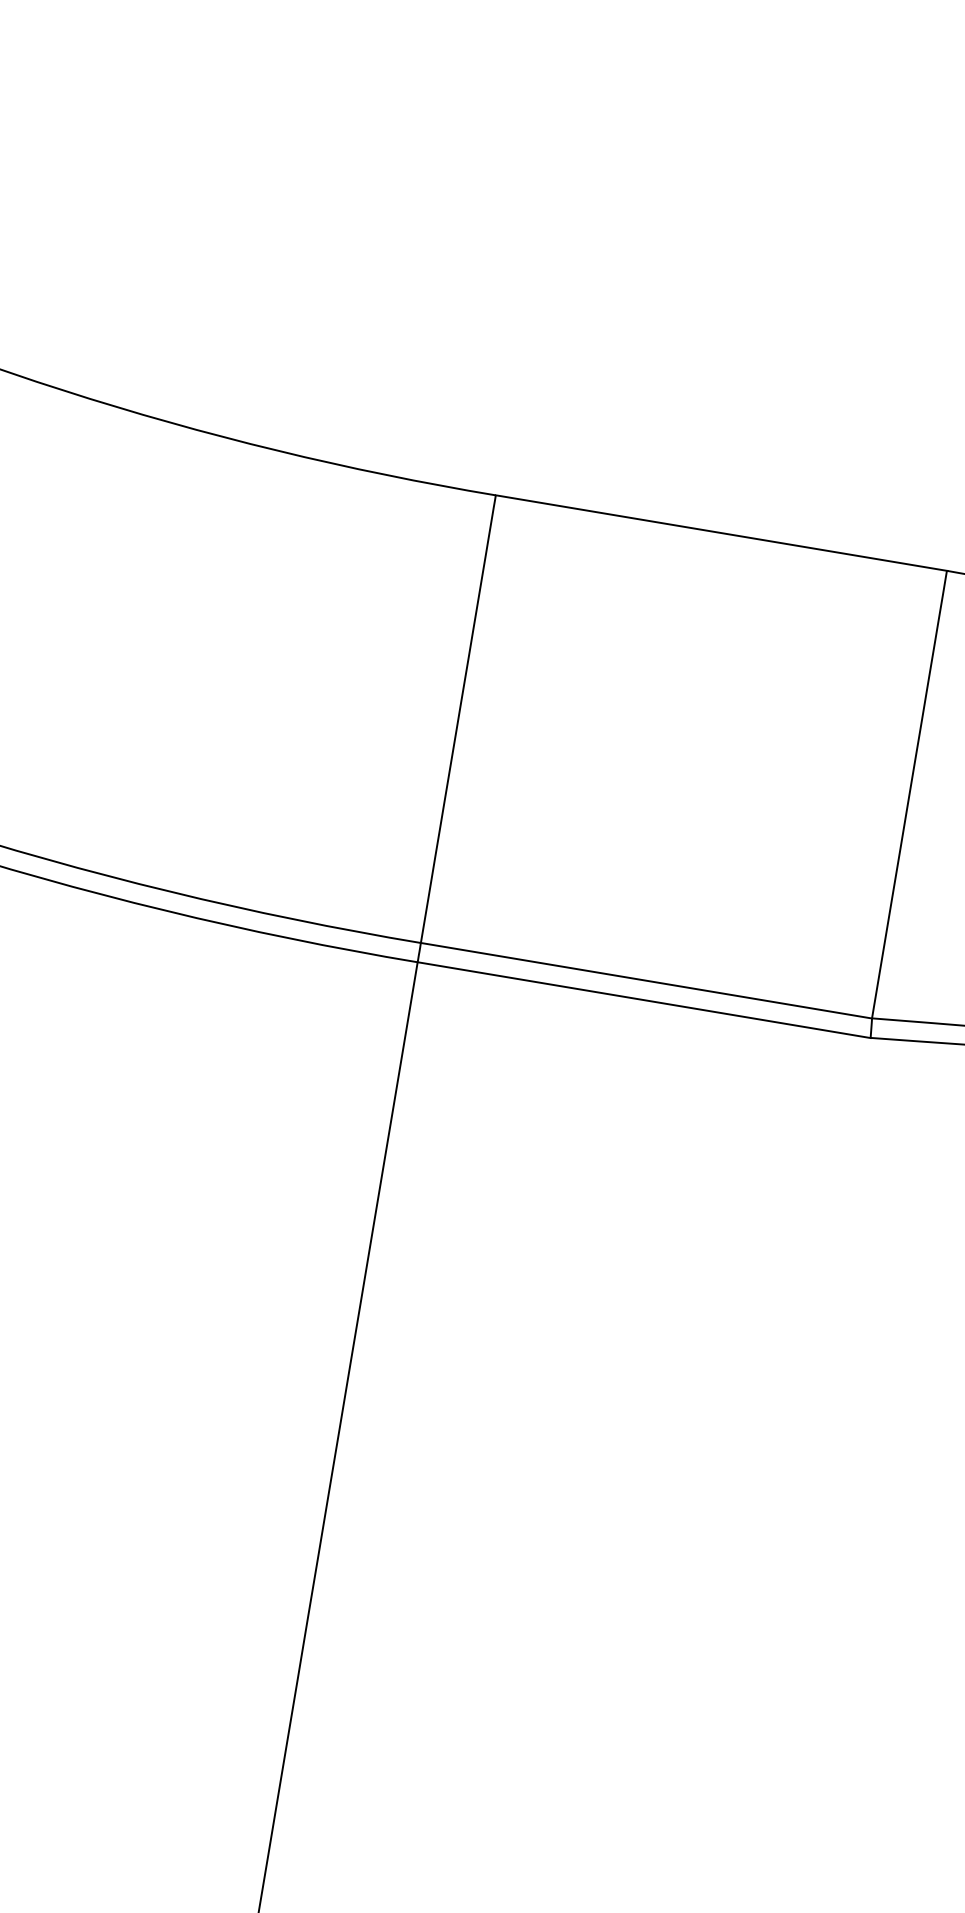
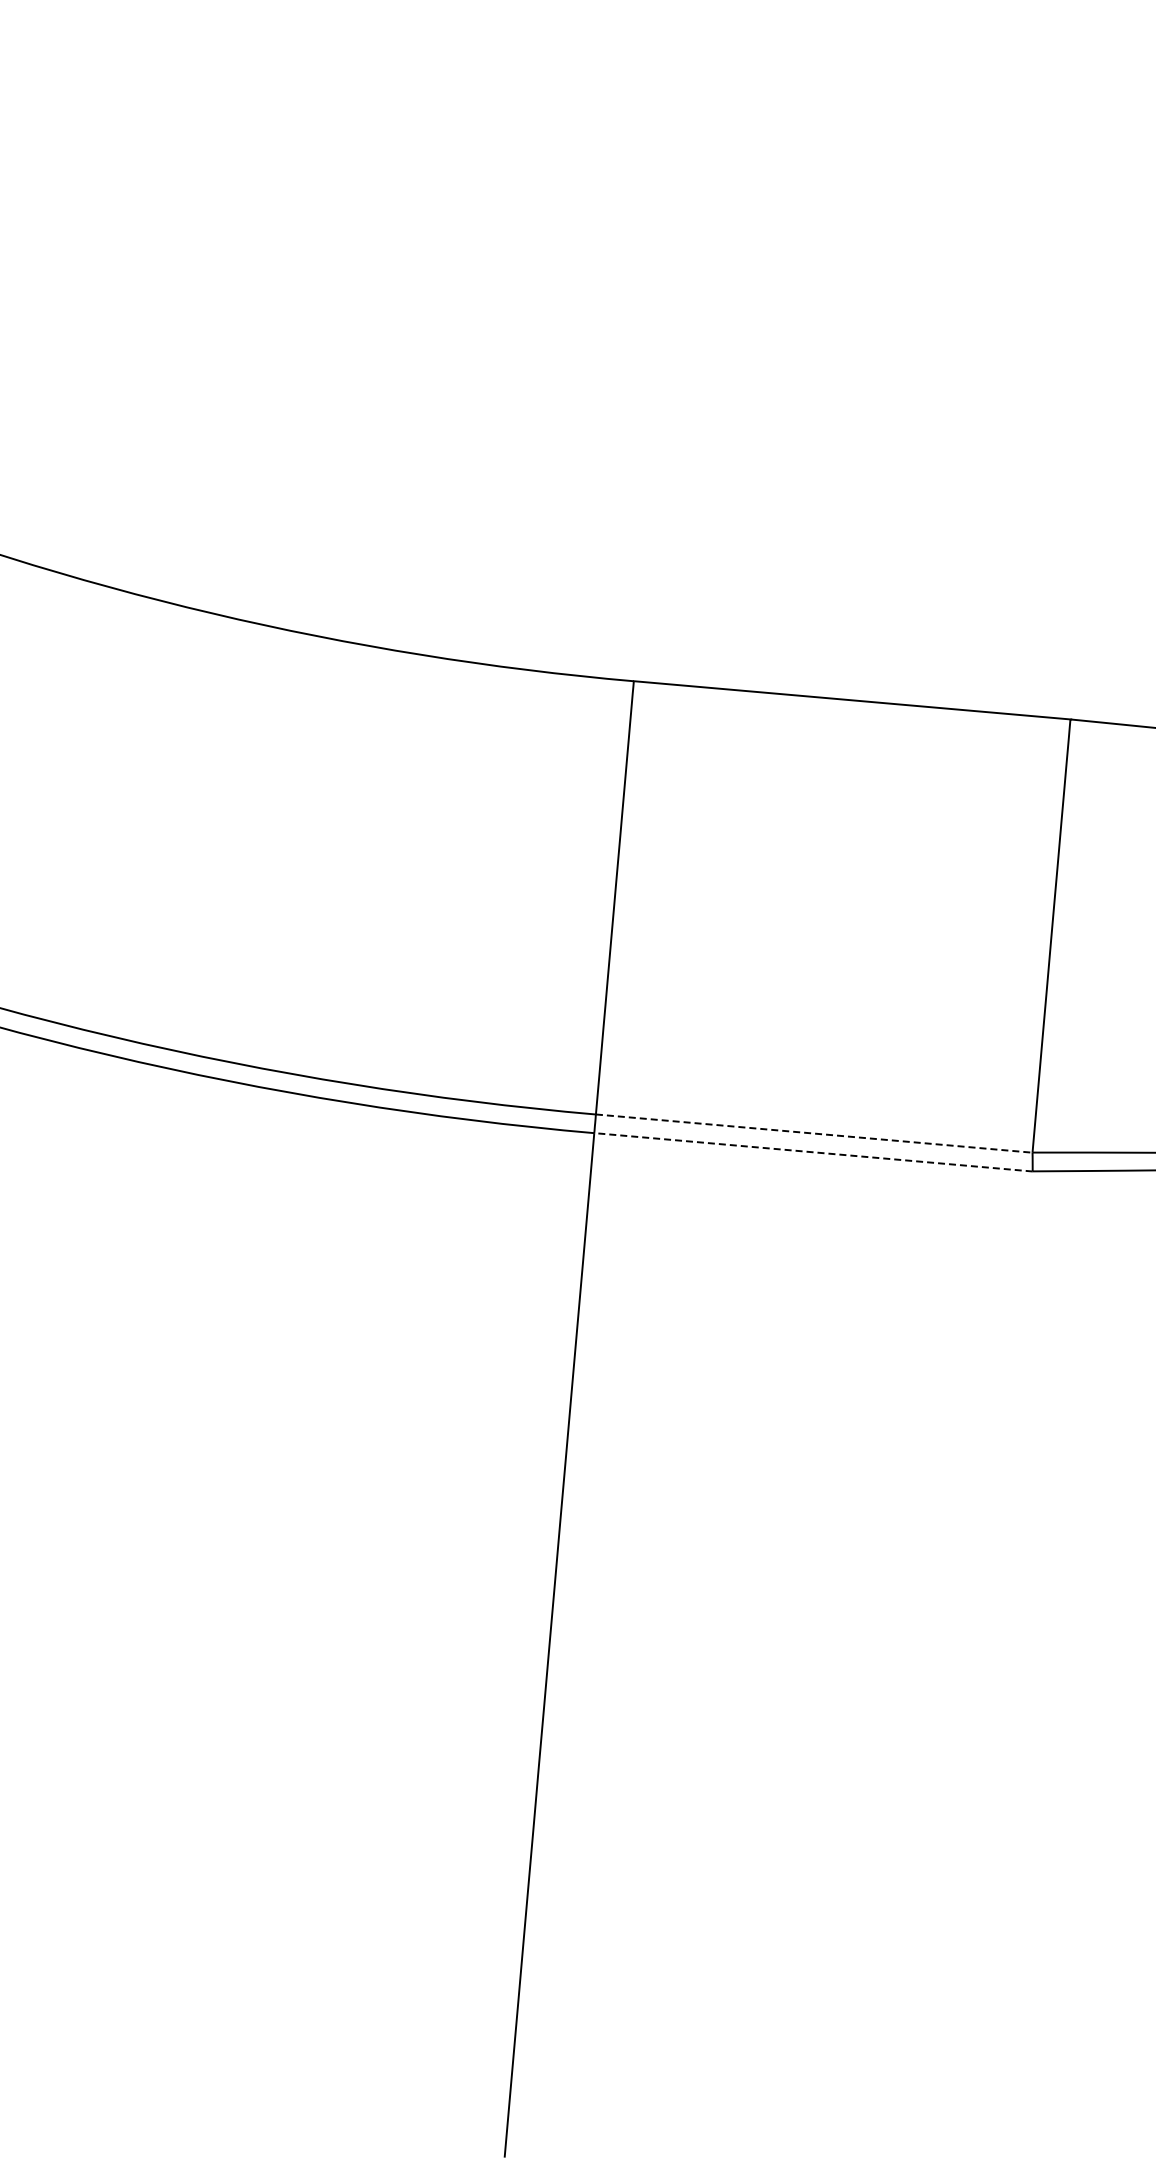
line: (646, 980) -> (814, 1133), solid -> dashed
line: (643, 1000) -> (812, 1152), solid -> dashed

